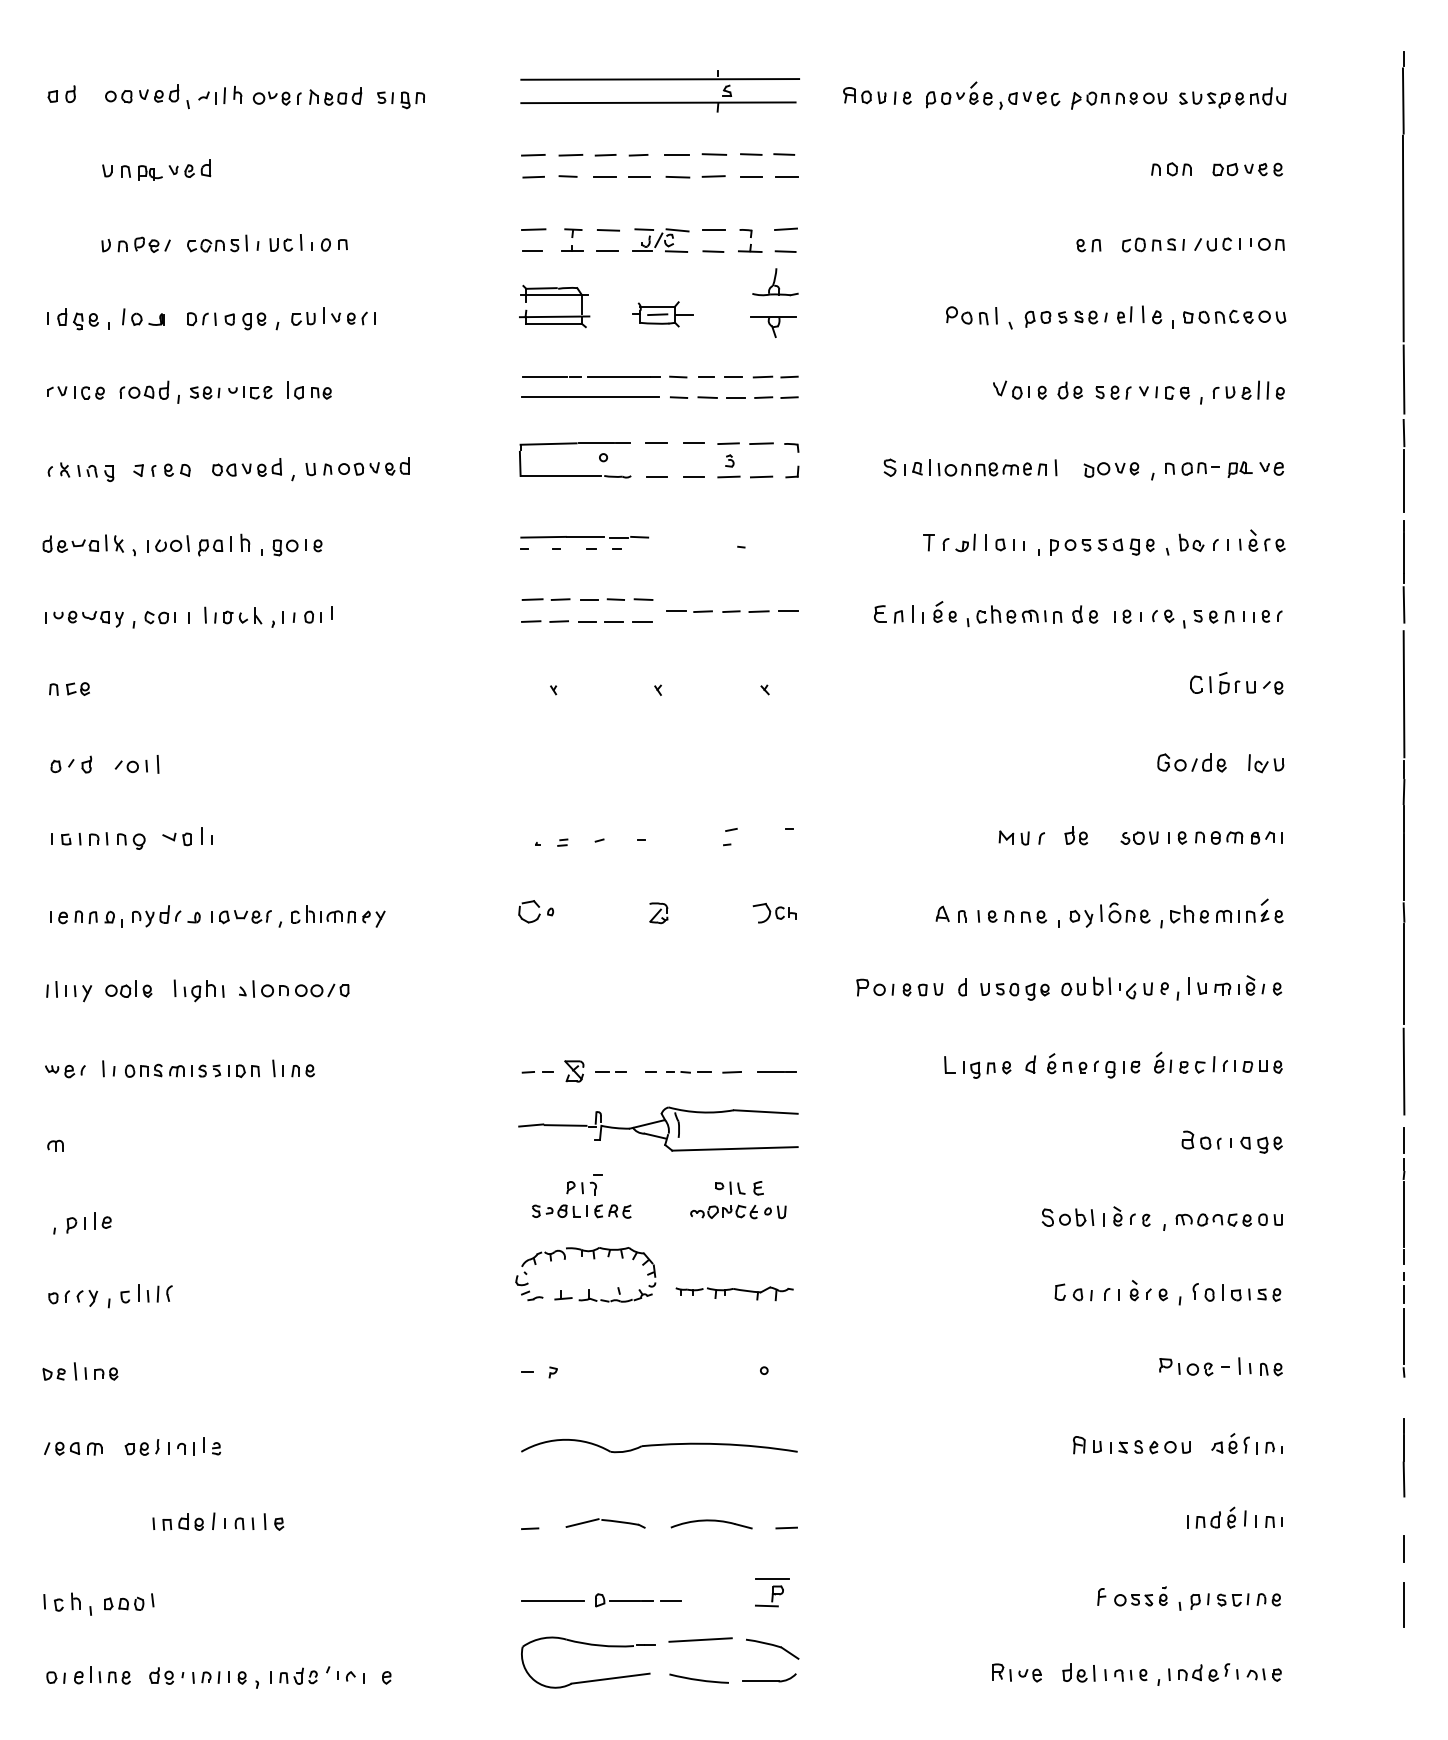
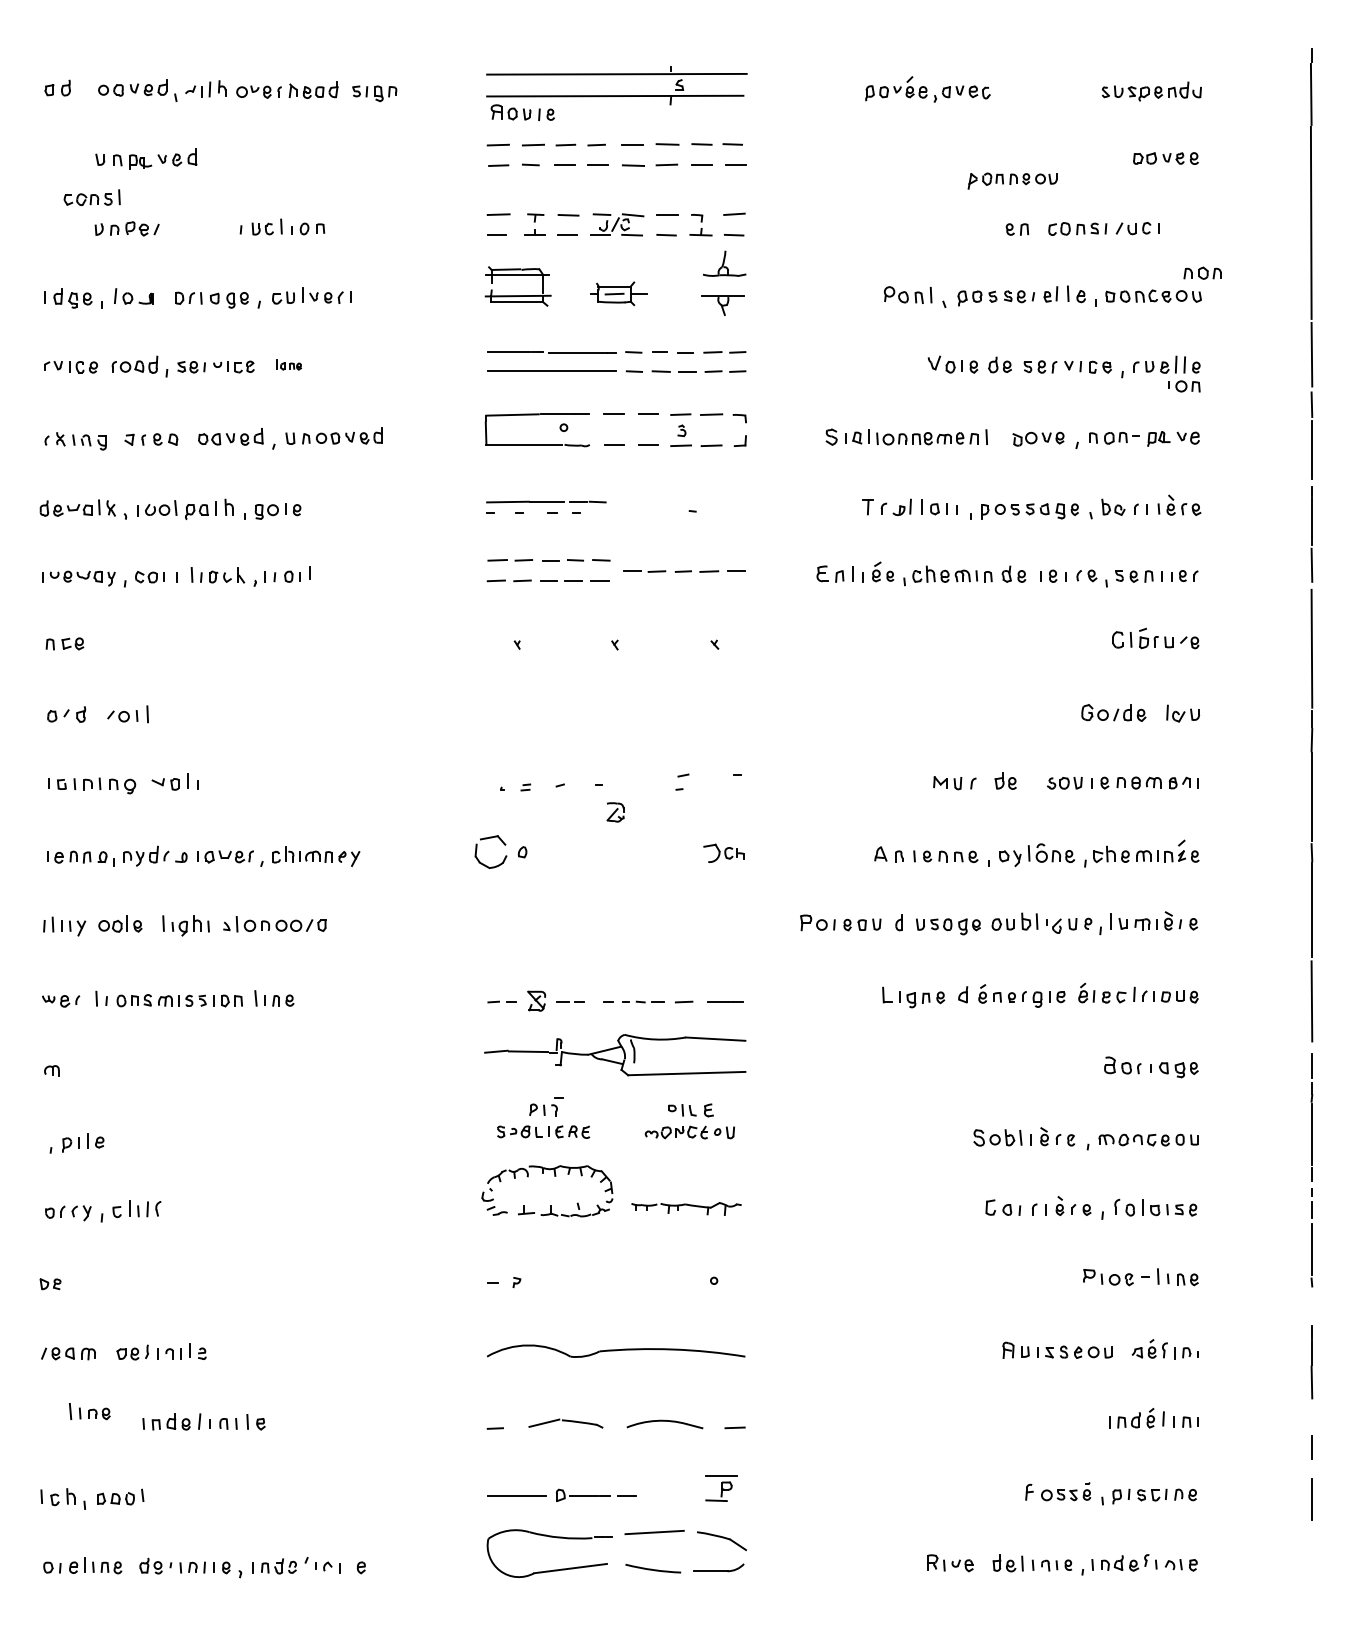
part: (877, 95) -> (522, 112), moved
part: (1118, 99) -> (1012, 180), moved
part: (1171, 168) -> (1202, 272), moved
part: (216, 243) -> (91, 197), moved
part: (1267, 244) -> (1184, 386), moved
part: (308, 390) -> (288, 364), size x0.6
part: (535, 911) -> (500, 851), size x1.6
part: (658, 913) -> (615, 812), moved
part: (95, 1371) -> (89, 1411), moved

